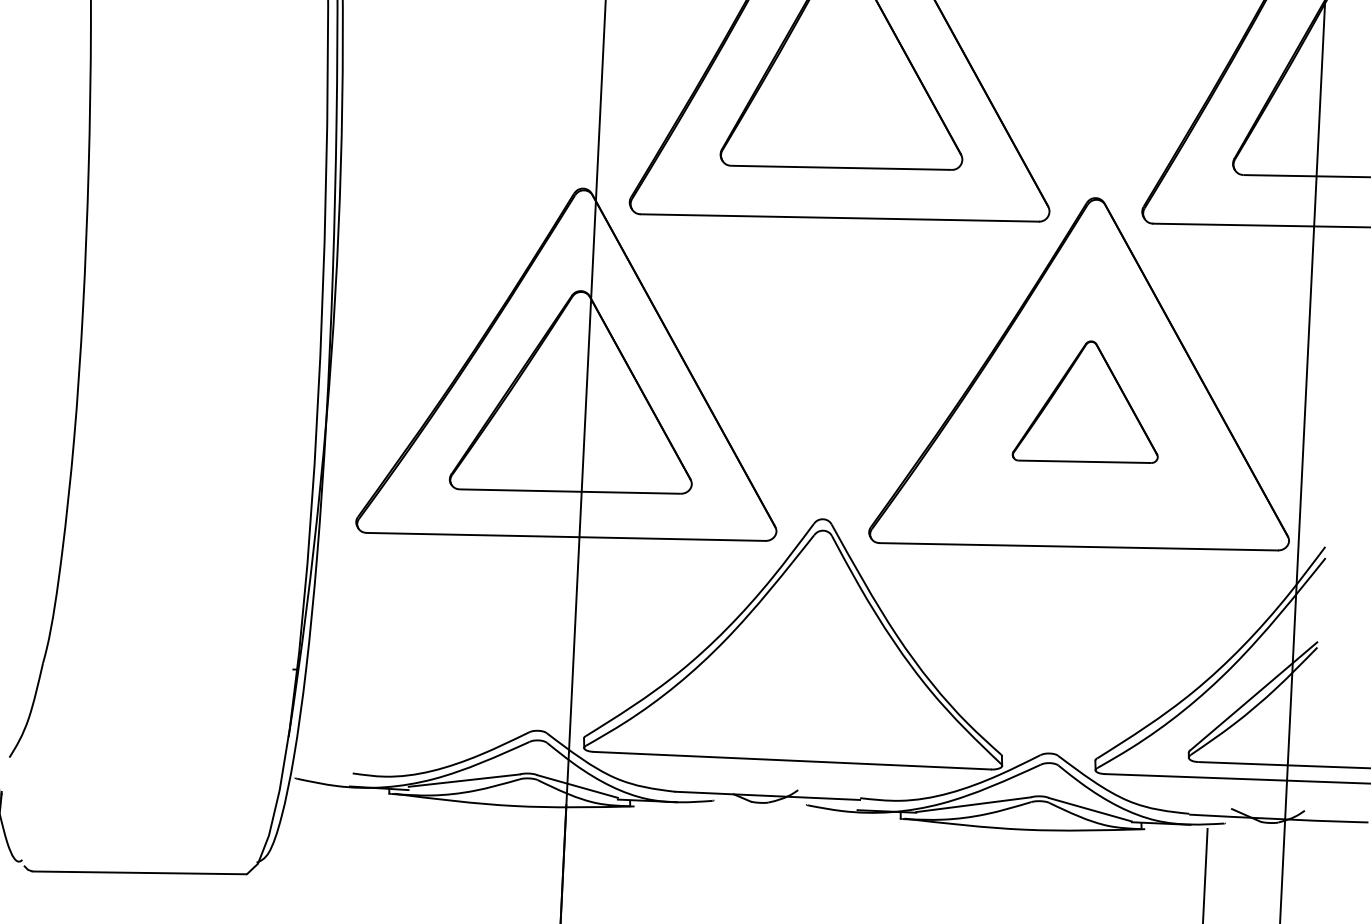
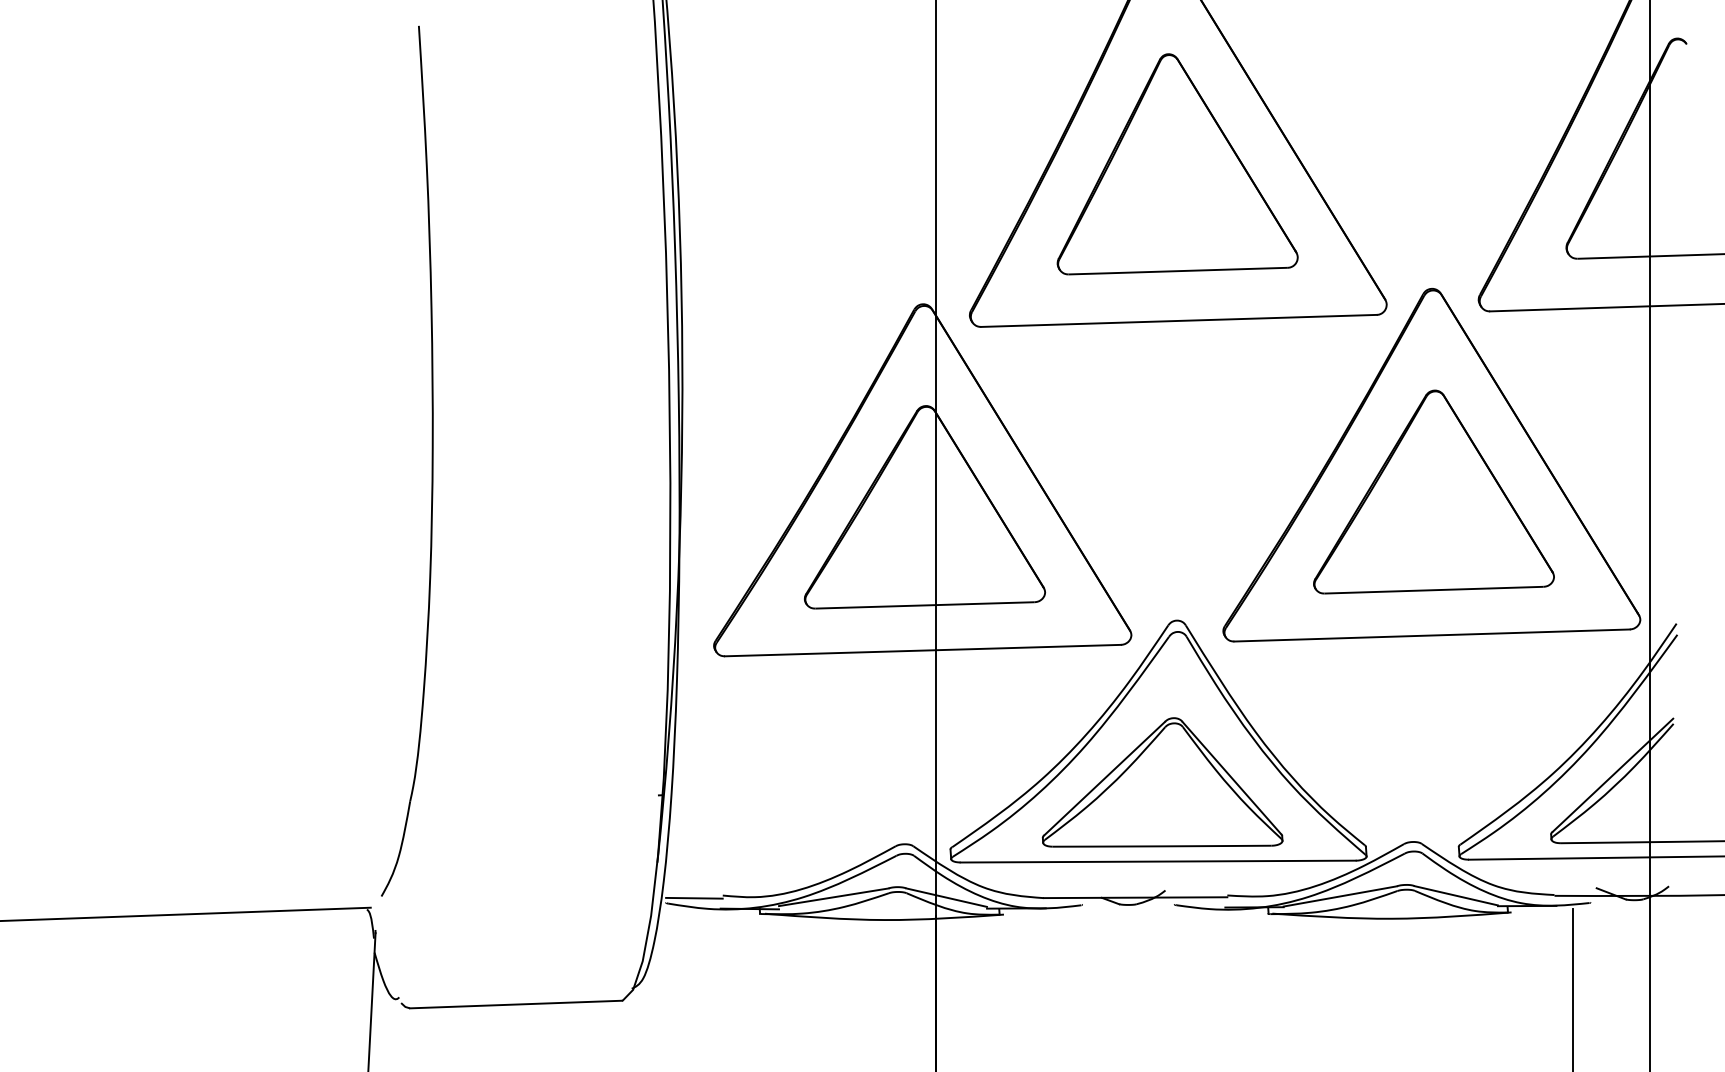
part: (1087, 402) -> (1433, 491), size x1.67
part: (800, 681) -> (1162, 782), added
line: (324, 773) -> (694, 897), added

